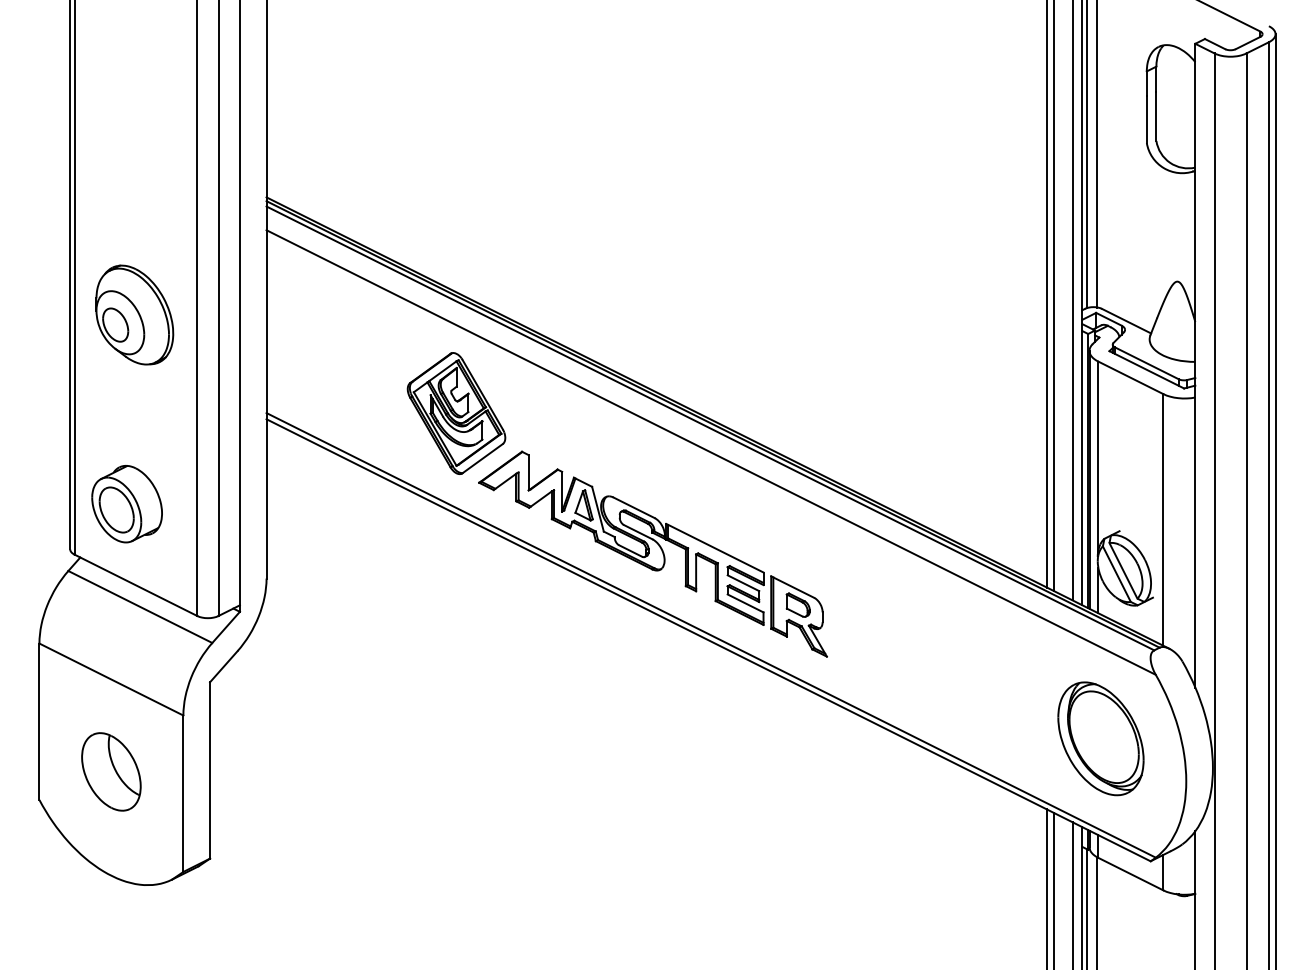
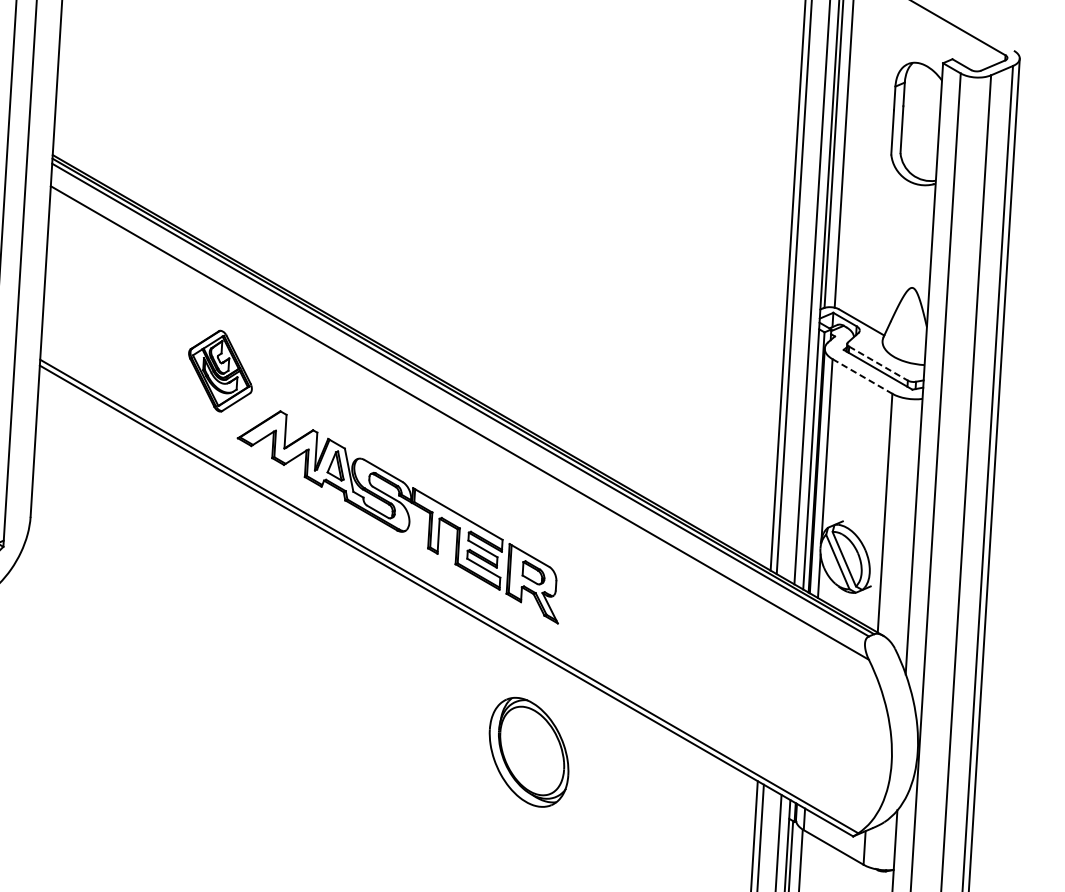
line: (1146, 363) -> (878, 363), solid -> dashed
line: (1131, 378) -> (863, 377), solid -> dashed
part: (456, 413) -> (220, 371), size x0.7
part: (1100, 738) -> (528, 752), moved

